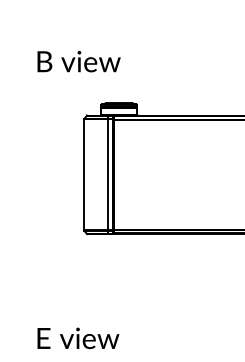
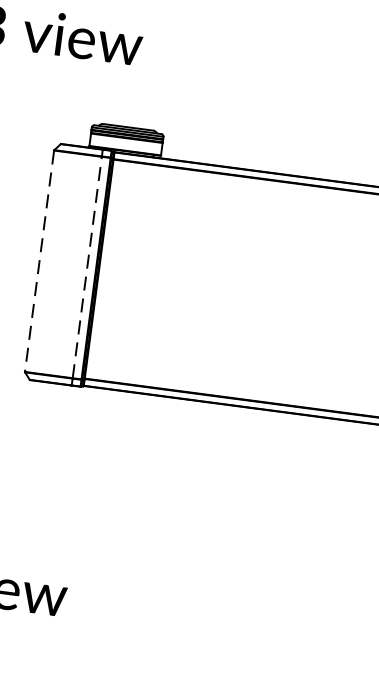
line: (84, 174) -> (40, 260), solid -> dashed
line: (108, 174) -> (88, 266), solid -> dashed

